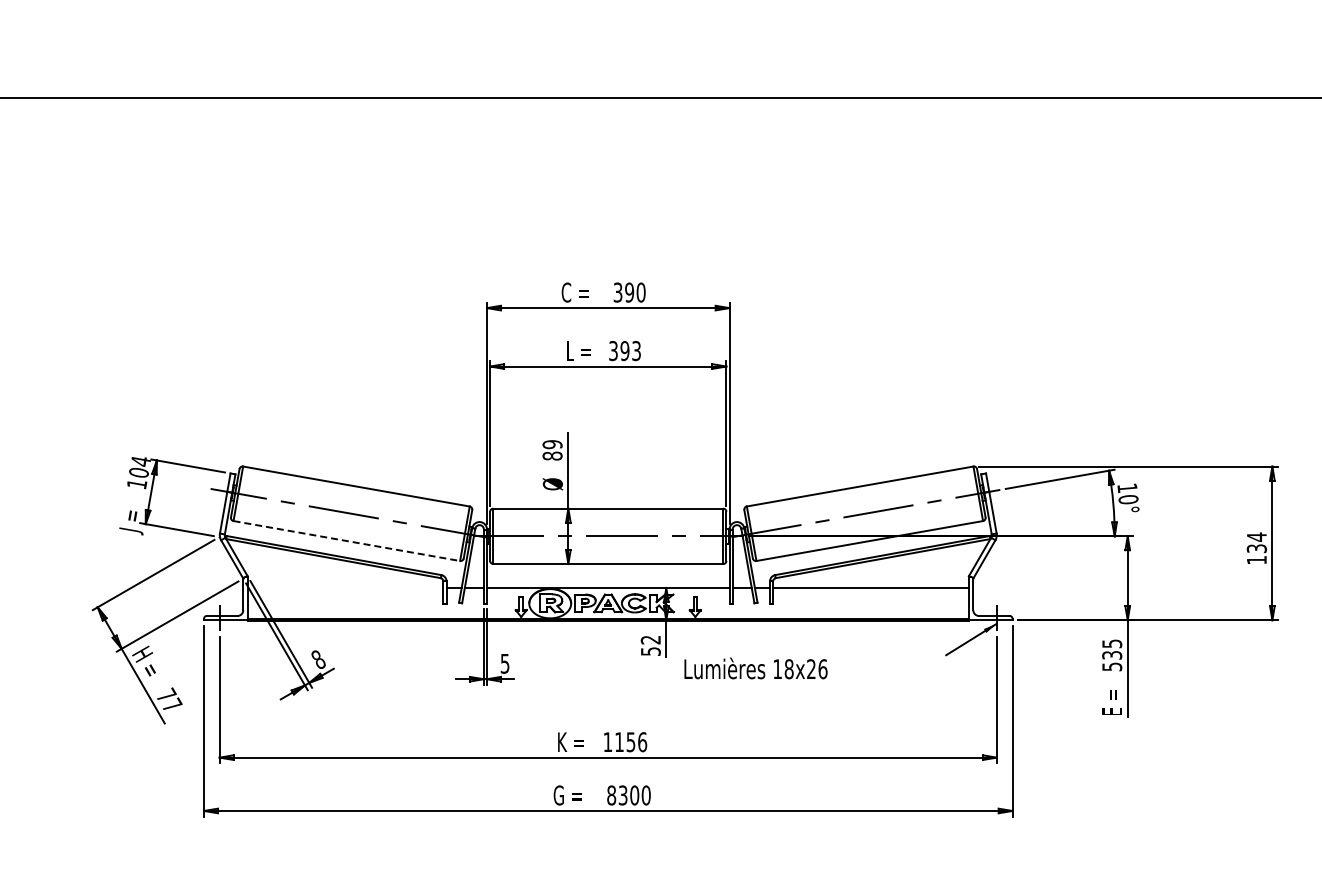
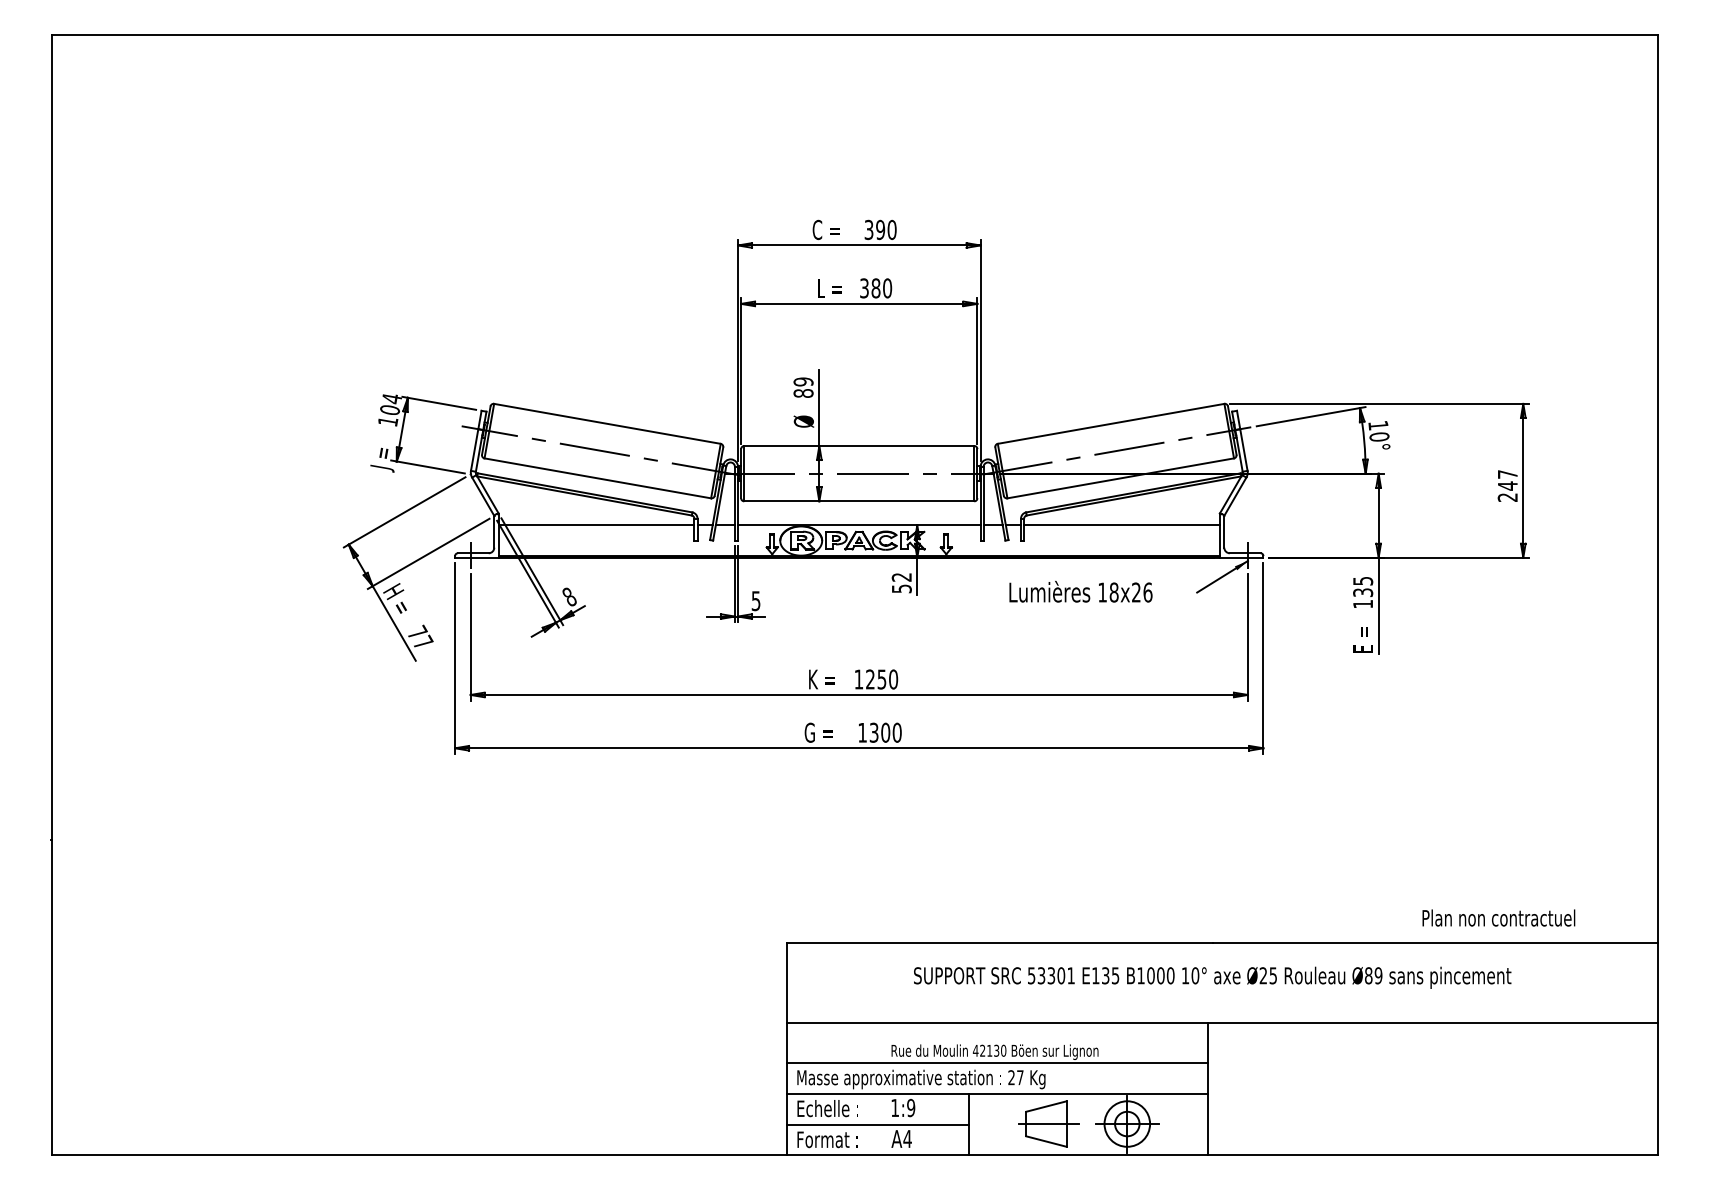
text: (630, 351) -> (881, 288), 393 -> 380
line: (347, 541) -> (598, 478), dashed -> solid
text: (1256, 548) -> (1507, 485), 134 -> 247
line: (345, 588) -> (596, 525), added
text: (1112, 667) -> (1363, 604), 535 -> 135
text: (755, 668) -> (1080, 591), moved
text: (631, 742) -> (882, 679), 1156 -> 1250
text: (611, 795) -> (862, 732), 8300 -> 1300

